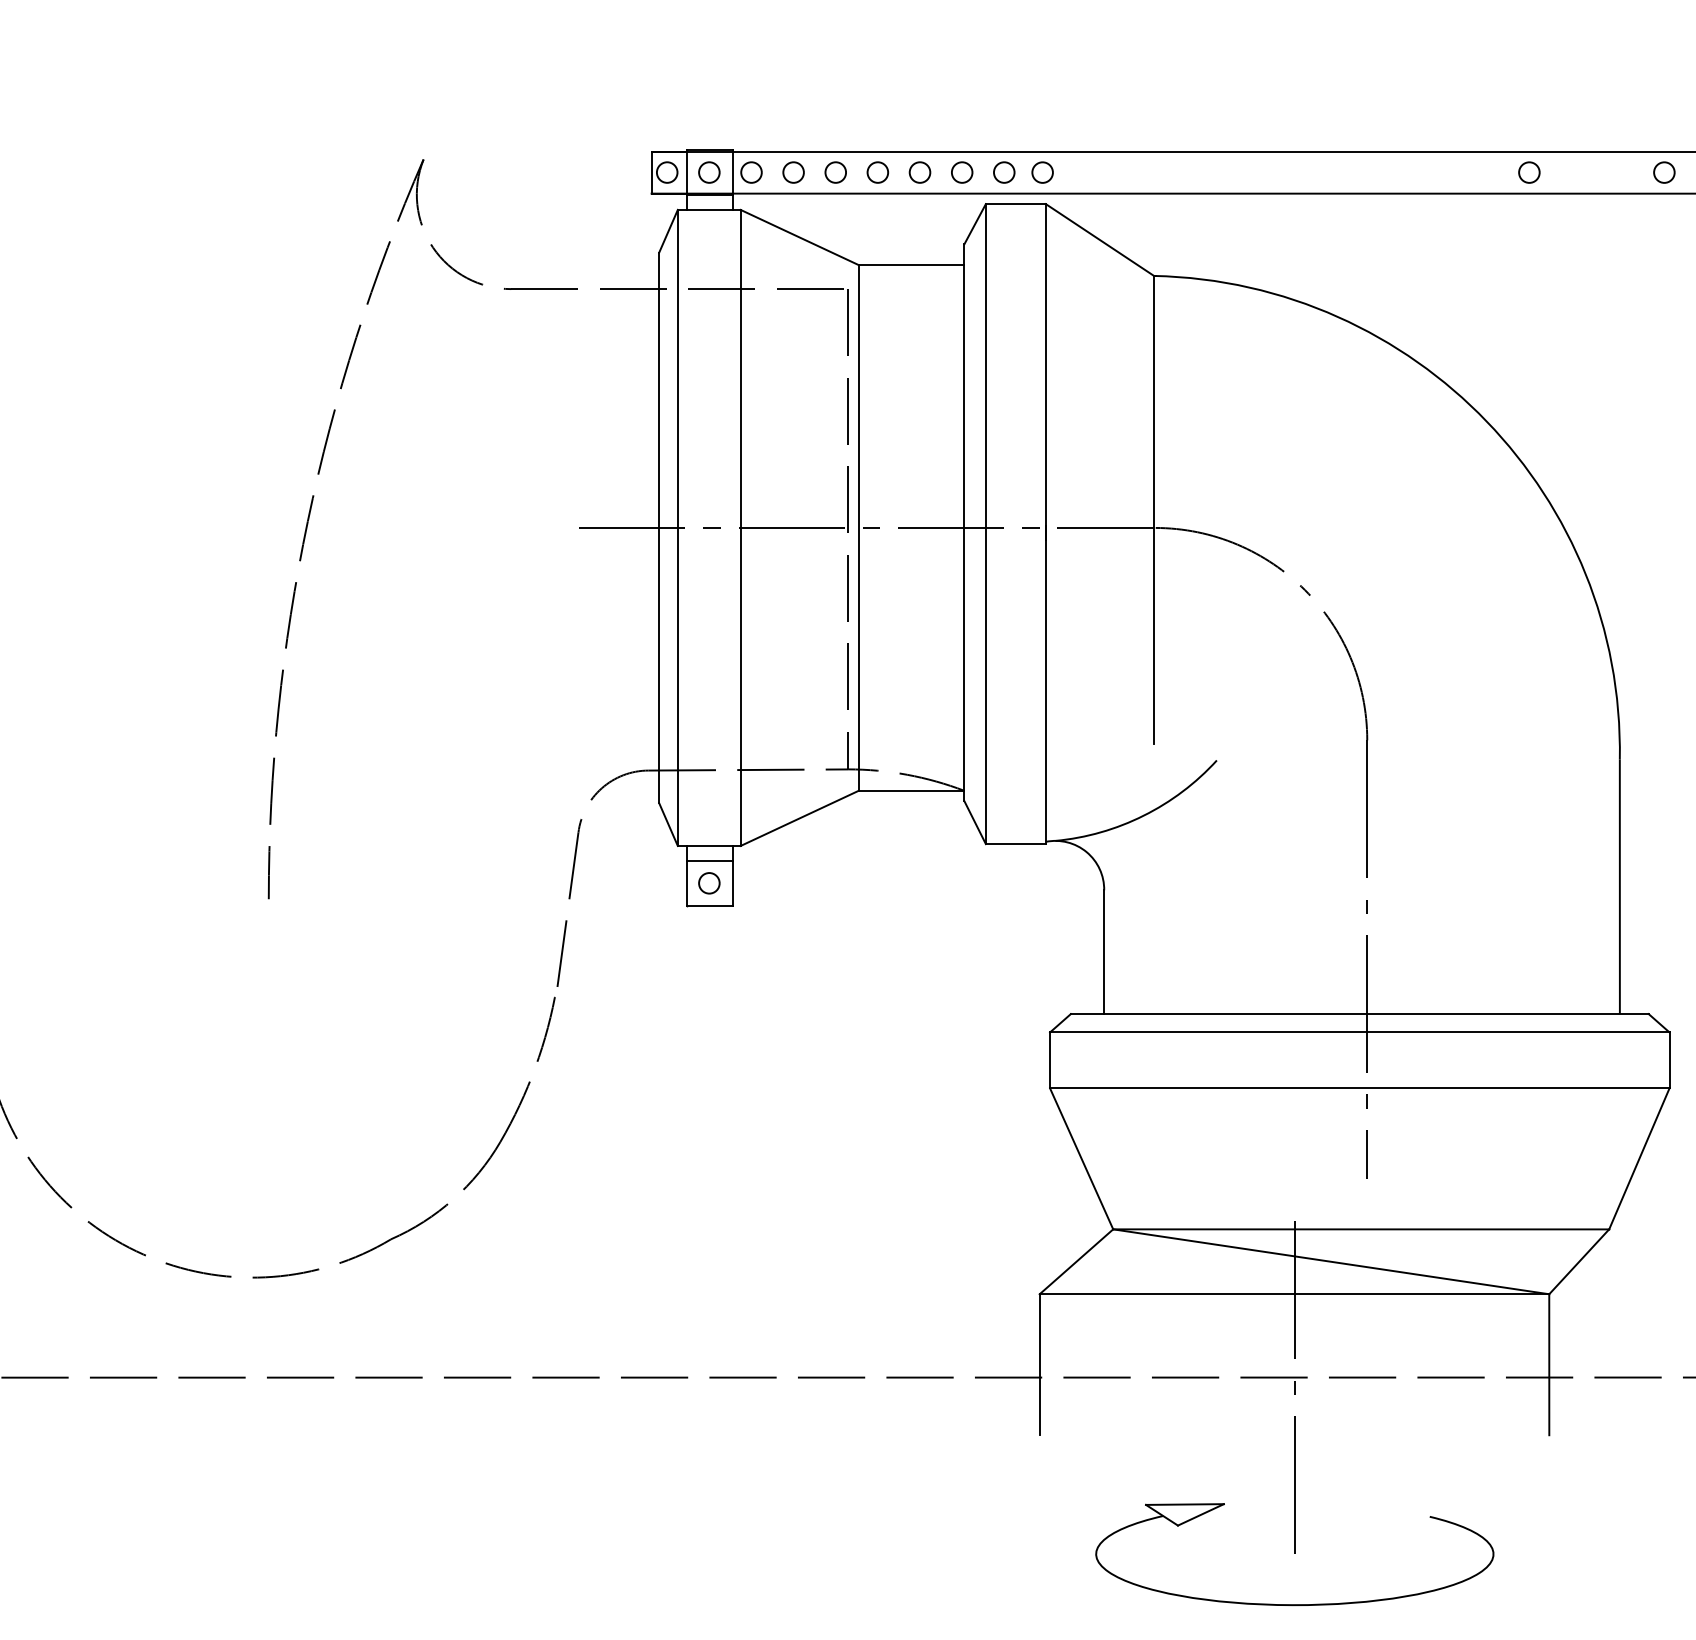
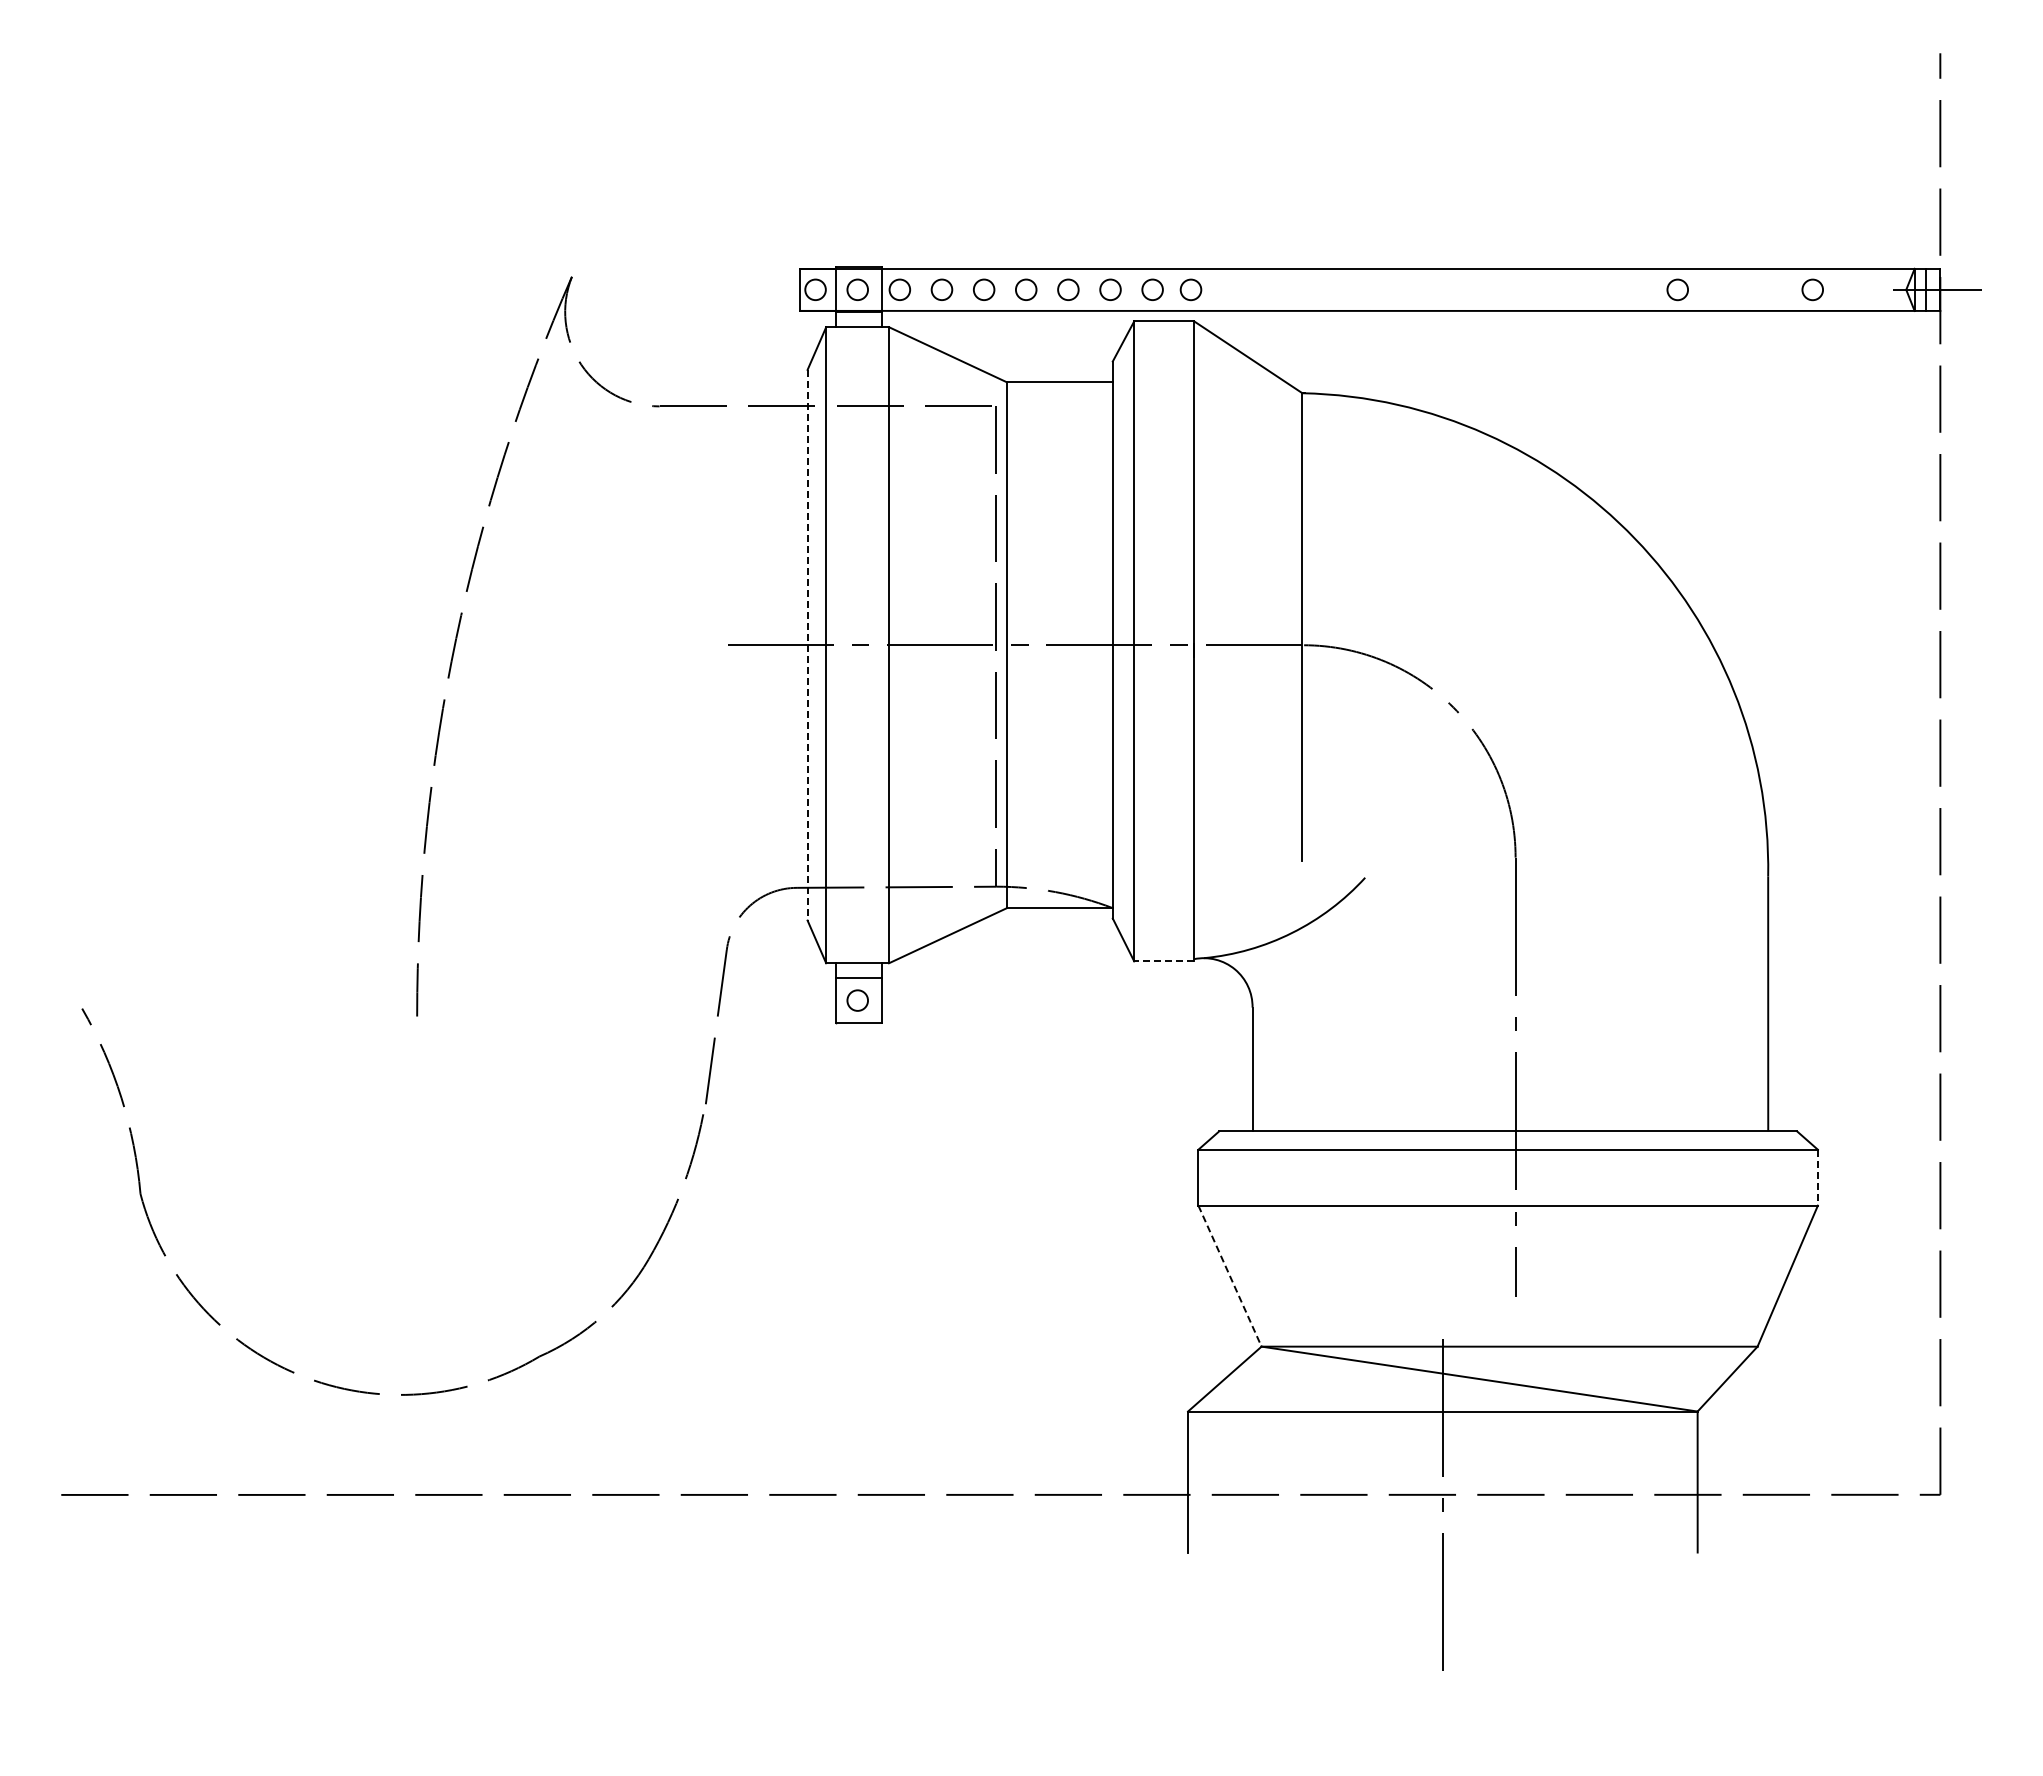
line: (659, 528) -> (807, 645), solid -> dashed
line: (1016, 844) -> (1164, 961), solid -> dashed
line: (1669, 1060) -> (1817, 1177), solid -> dashed
line: (1082, 1159) -> (1230, 1276), solid -> dashed
part: (1294, 1604) -> (1442, 1721), removed

